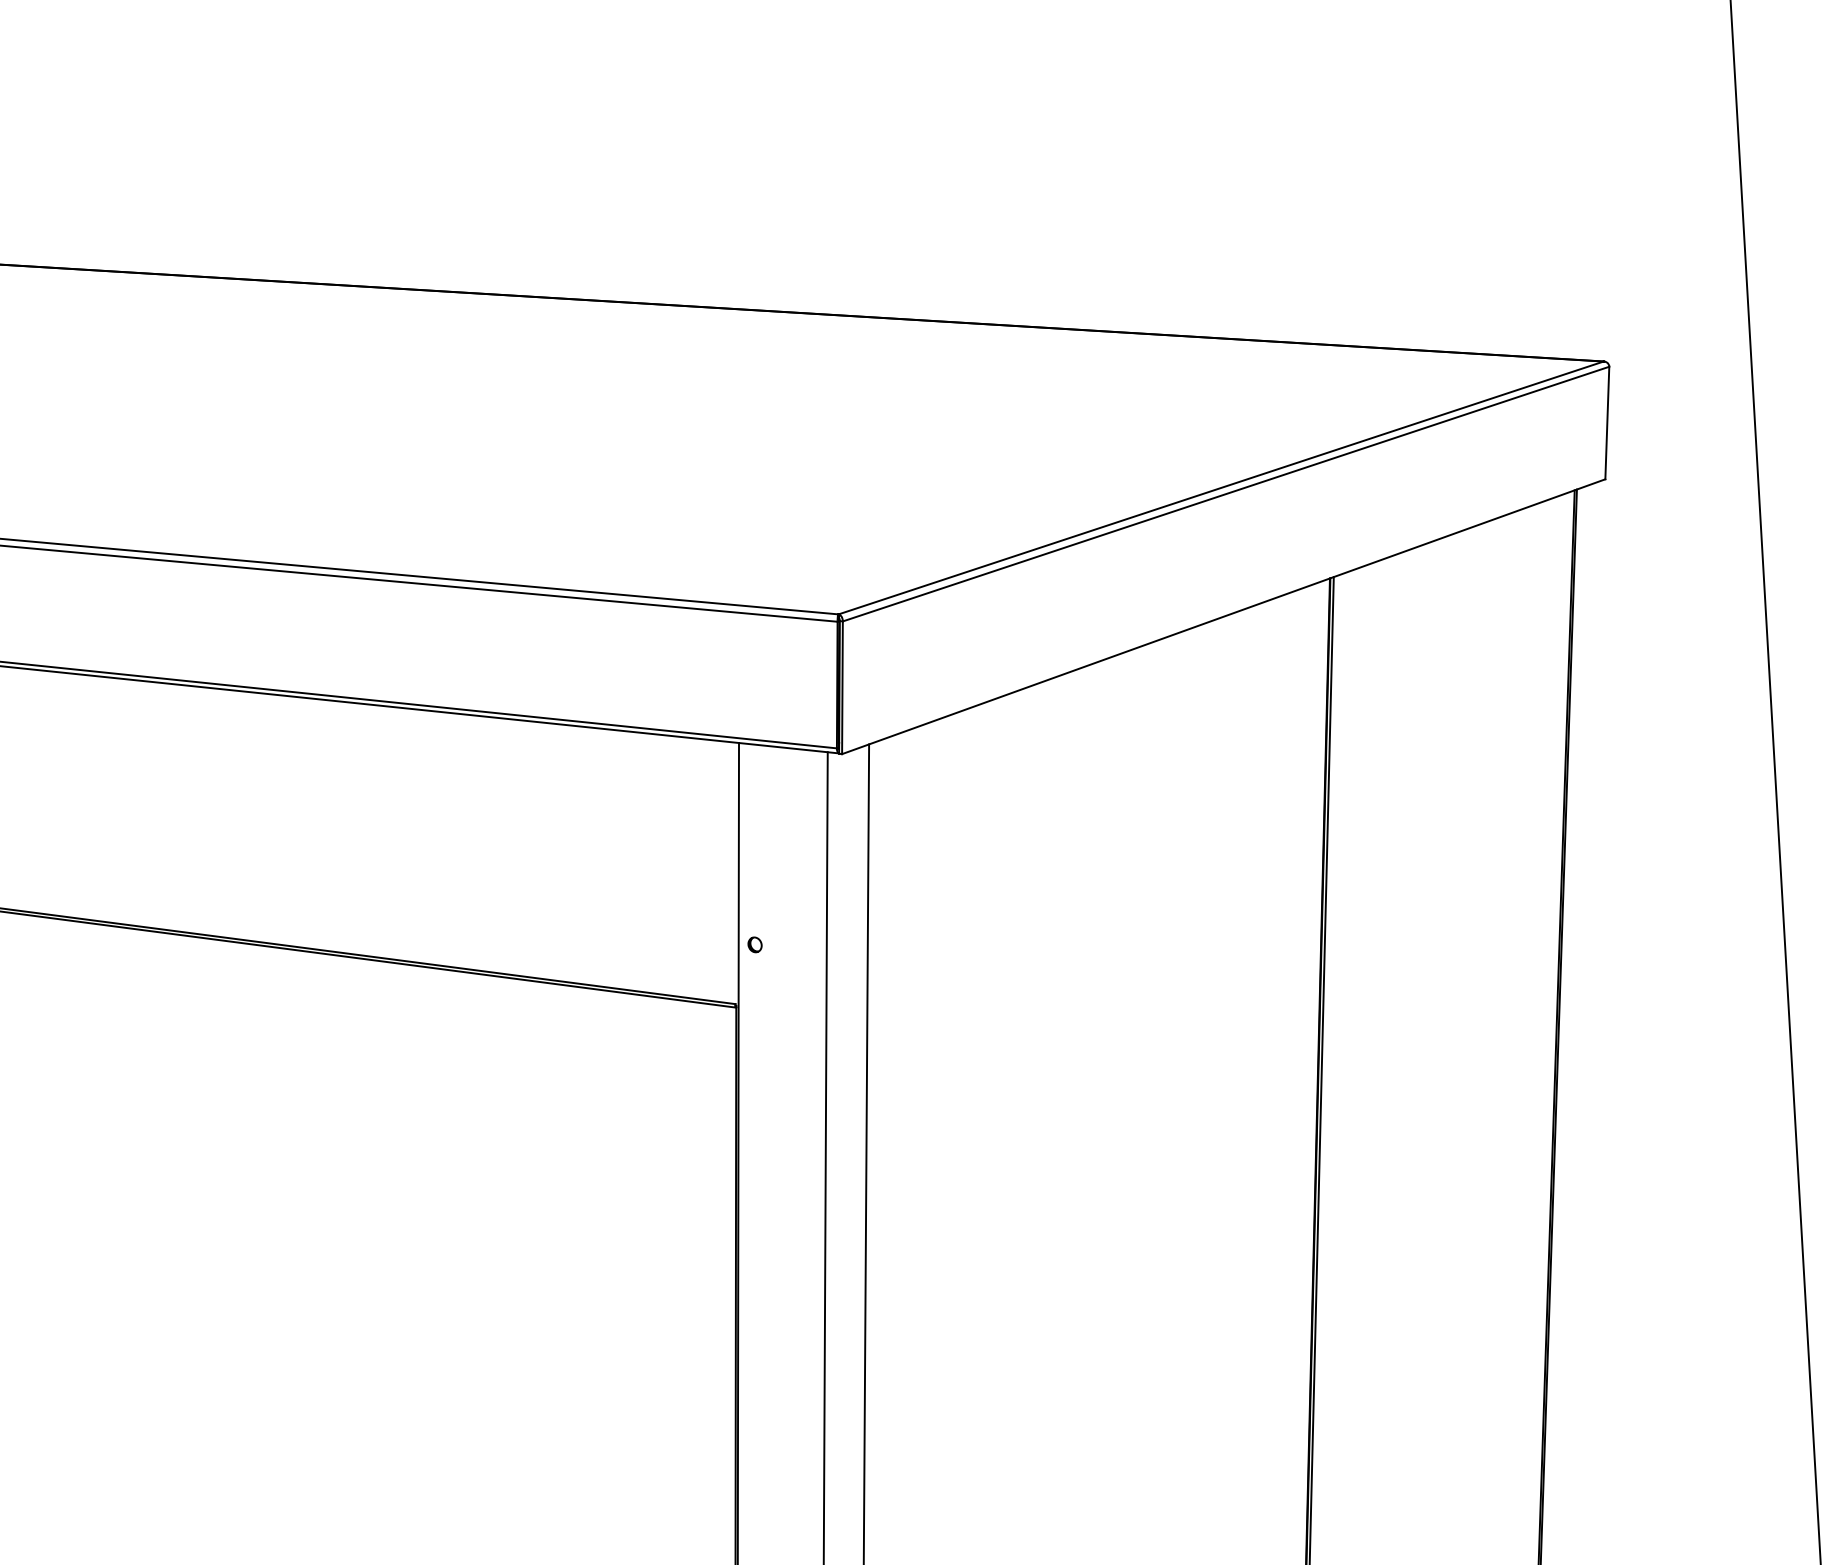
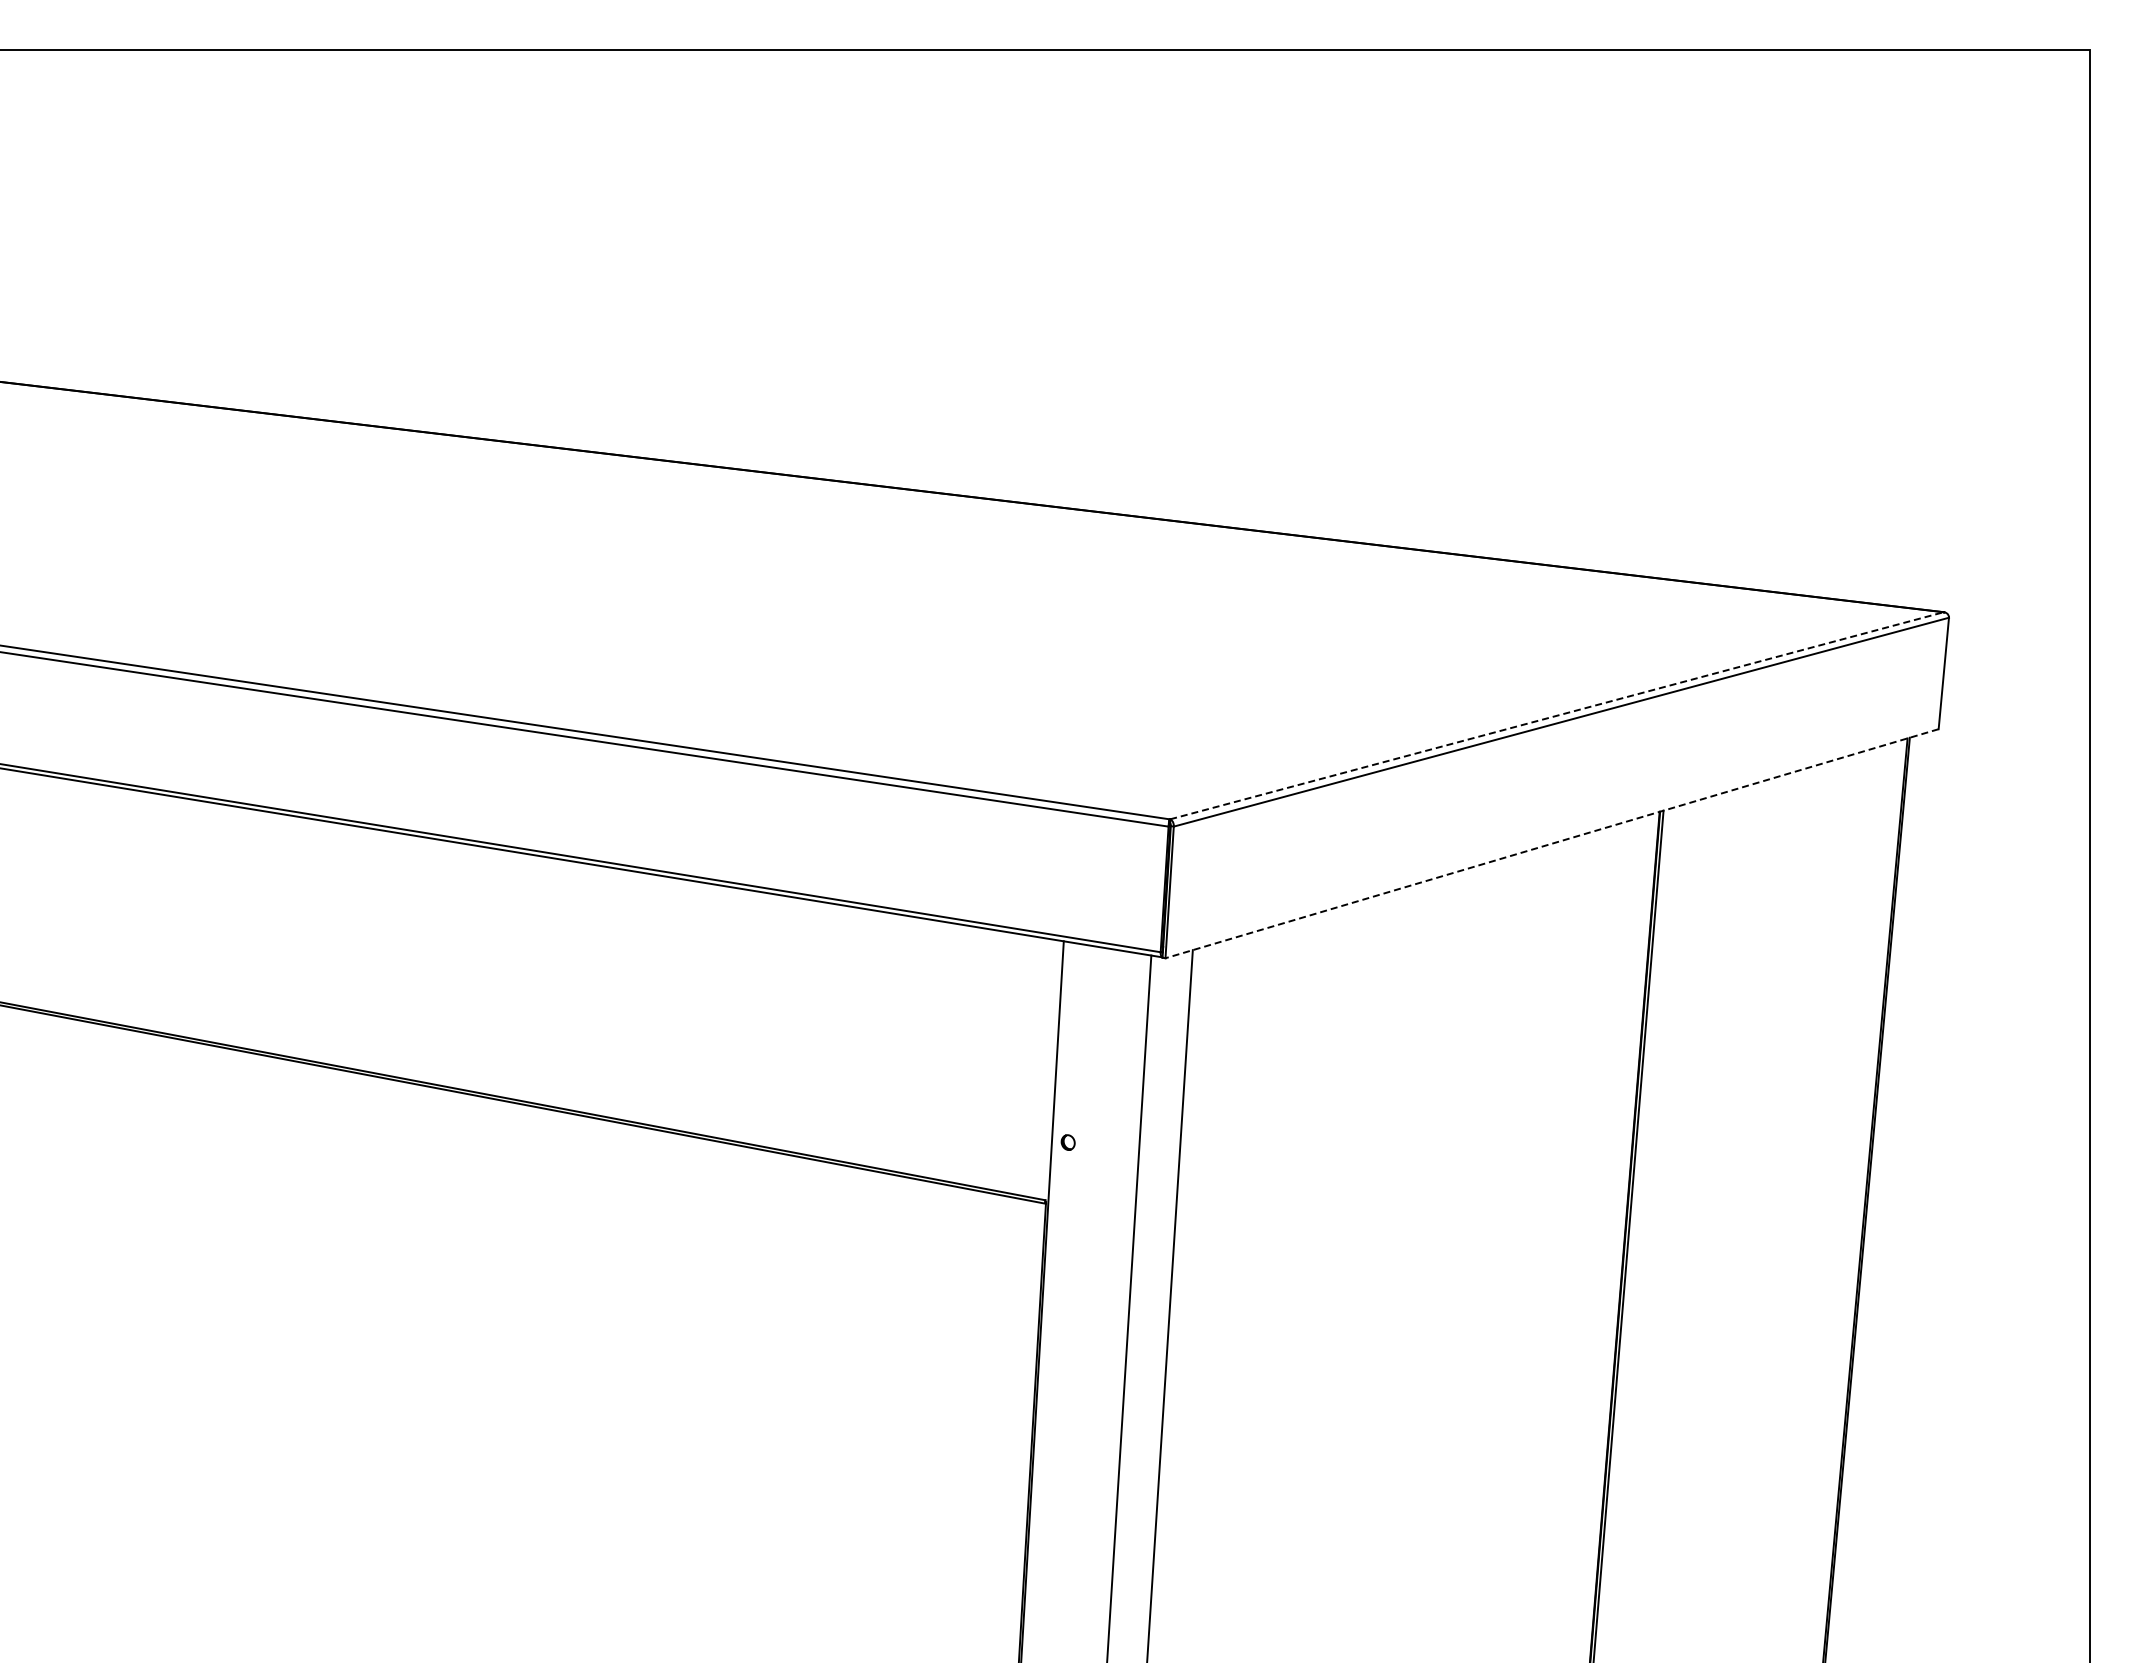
line: (1221, 487) -> (1557, 715), solid -> dashed
line: (1223, 616) -> (1551, 843), solid -> dashed

